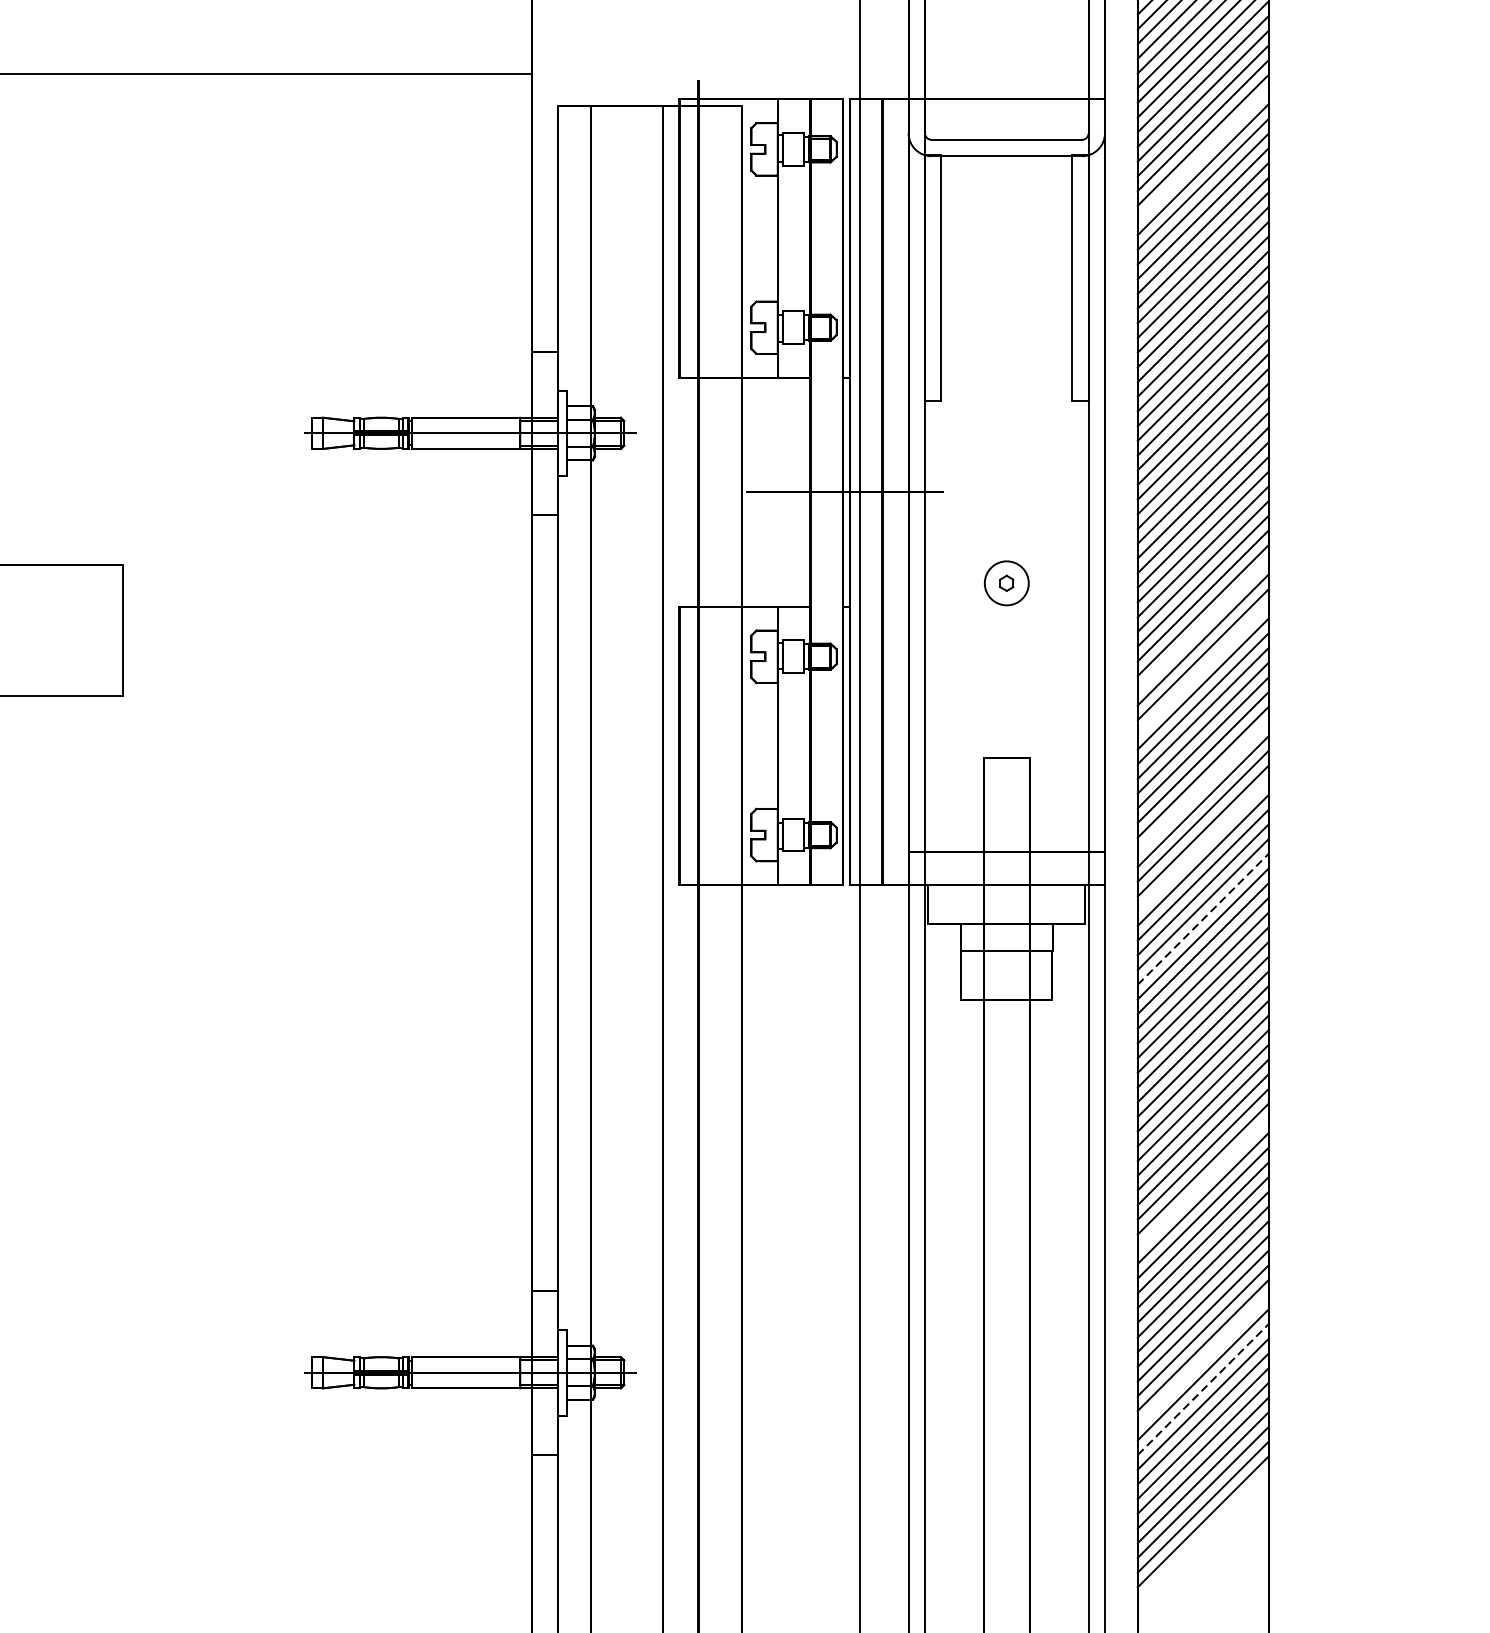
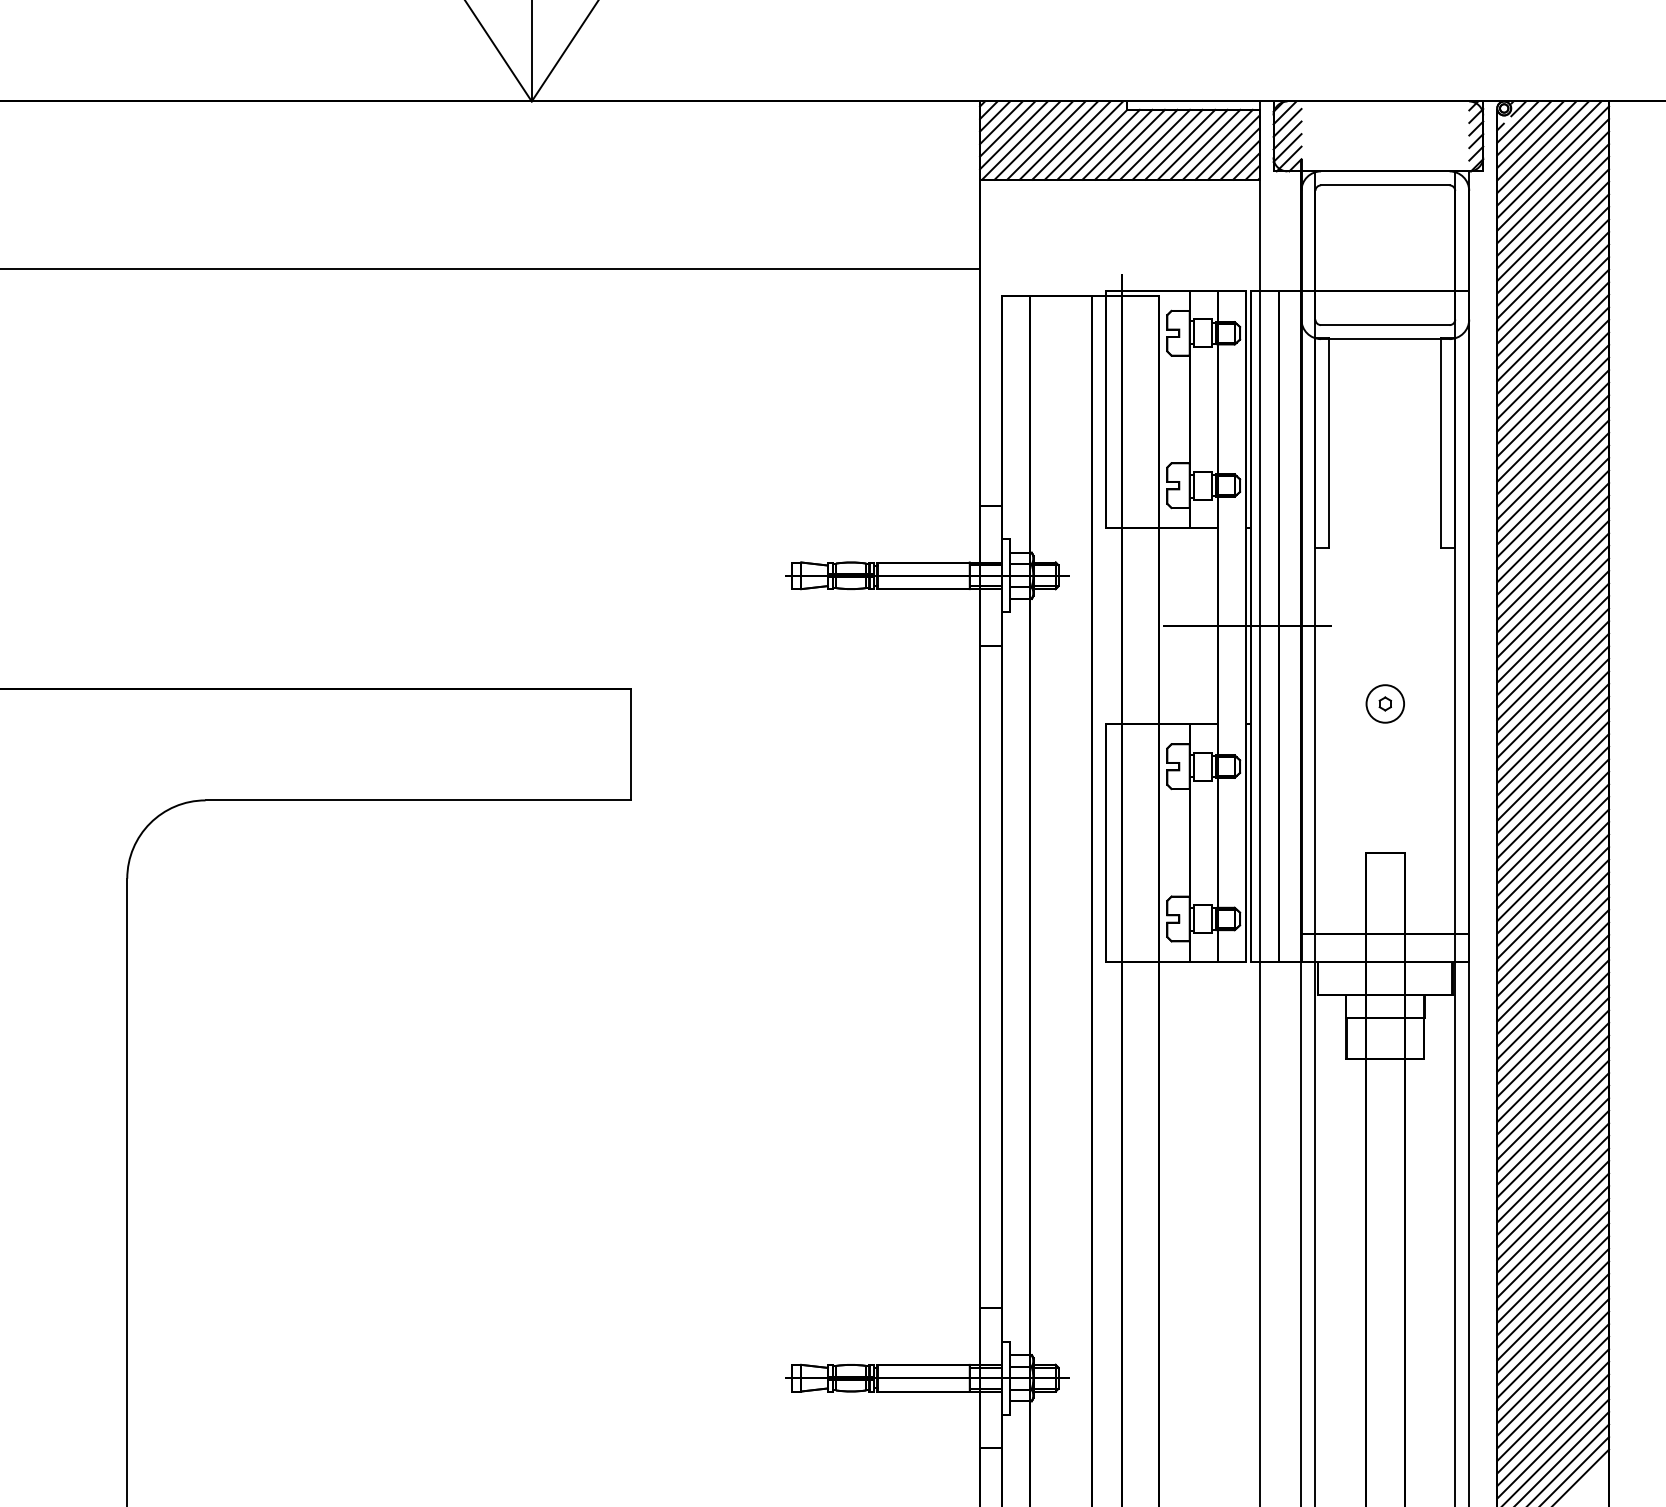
line: (1203, 154) -> (1553, 337), added
line: (1203, 624) -> (1553, 739), added
line: (1203, 669) -> (1553, 777), added
line: (1203, 786) -> (1553, 877), added
line: (1203, 845) -> (1553, 927), added
line: (1203, 918) -> (1553, 990), dashed -> solid
line: (1203, 1183) -> (1553, 1216), added
line: (1203, 1360) -> (1553, 1367), added
line: (1203, 1389) -> (1553, 1392), dashed -> solid

